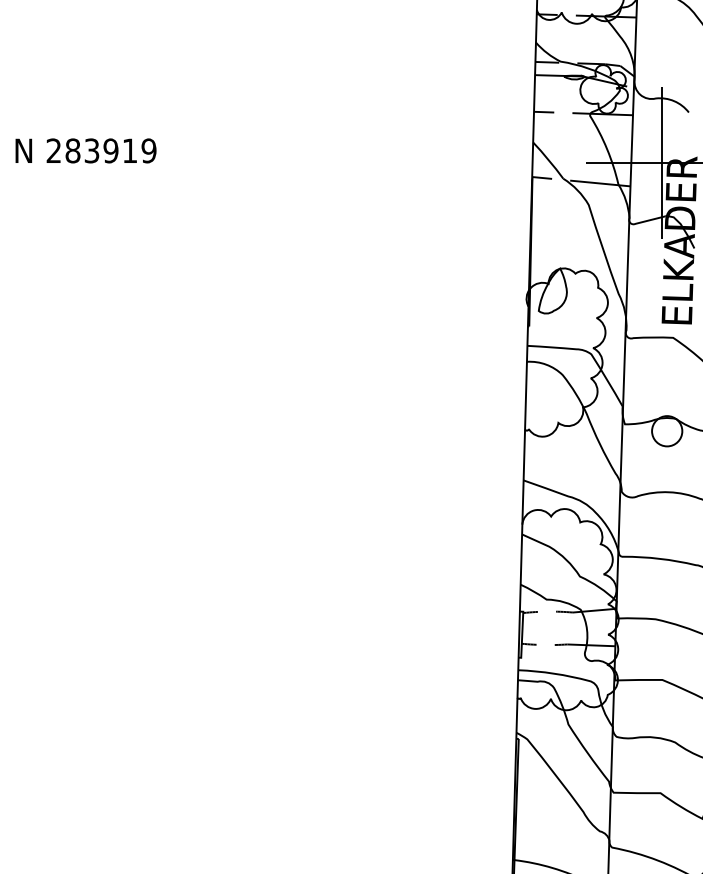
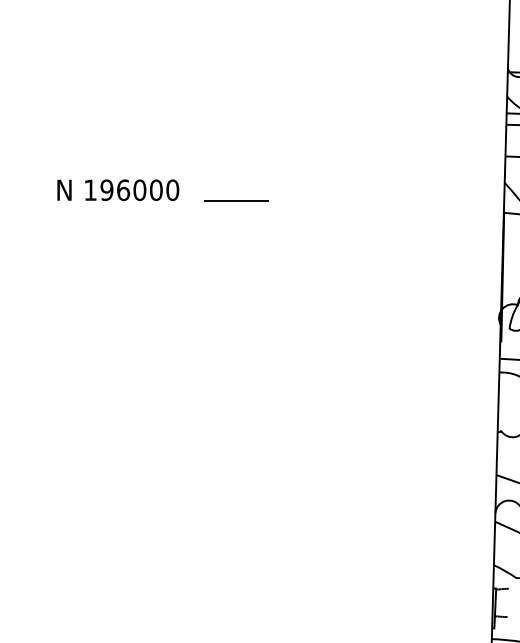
text: (101, 150) -> (131, 189), 283919 -> 196000
line: (222, 162) -> (236, 200), added

